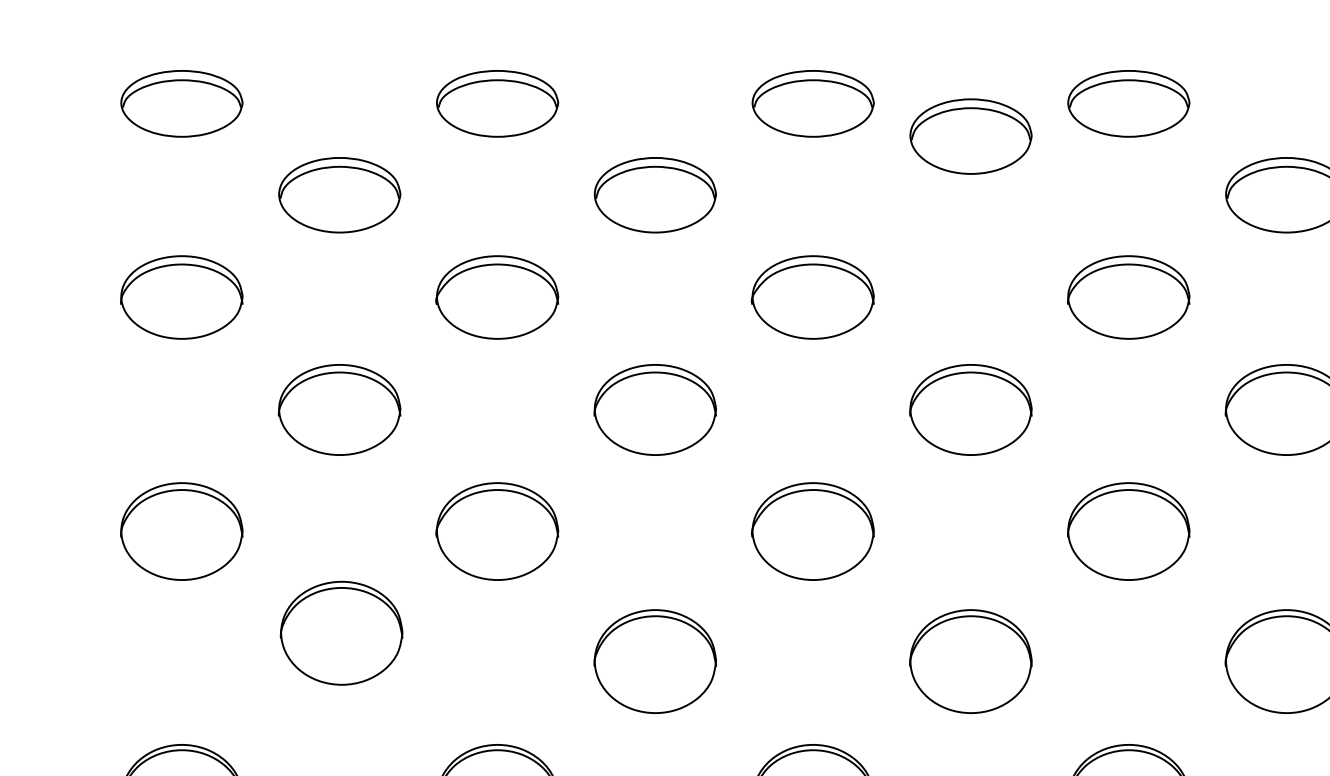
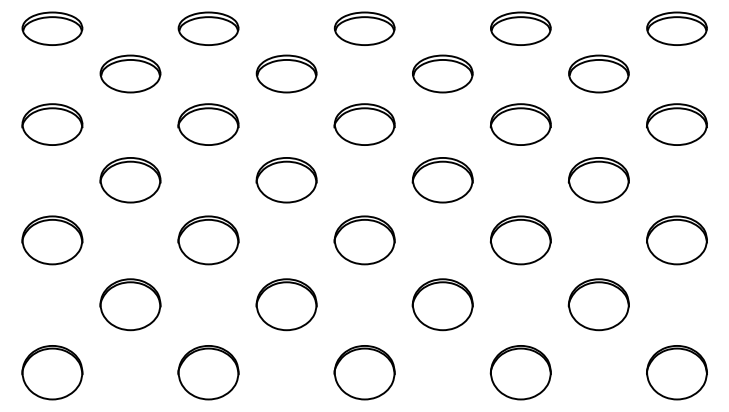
part: (970, 135) -> (442, 73), moved
part: (341, 632) -> (130, 304), moved

